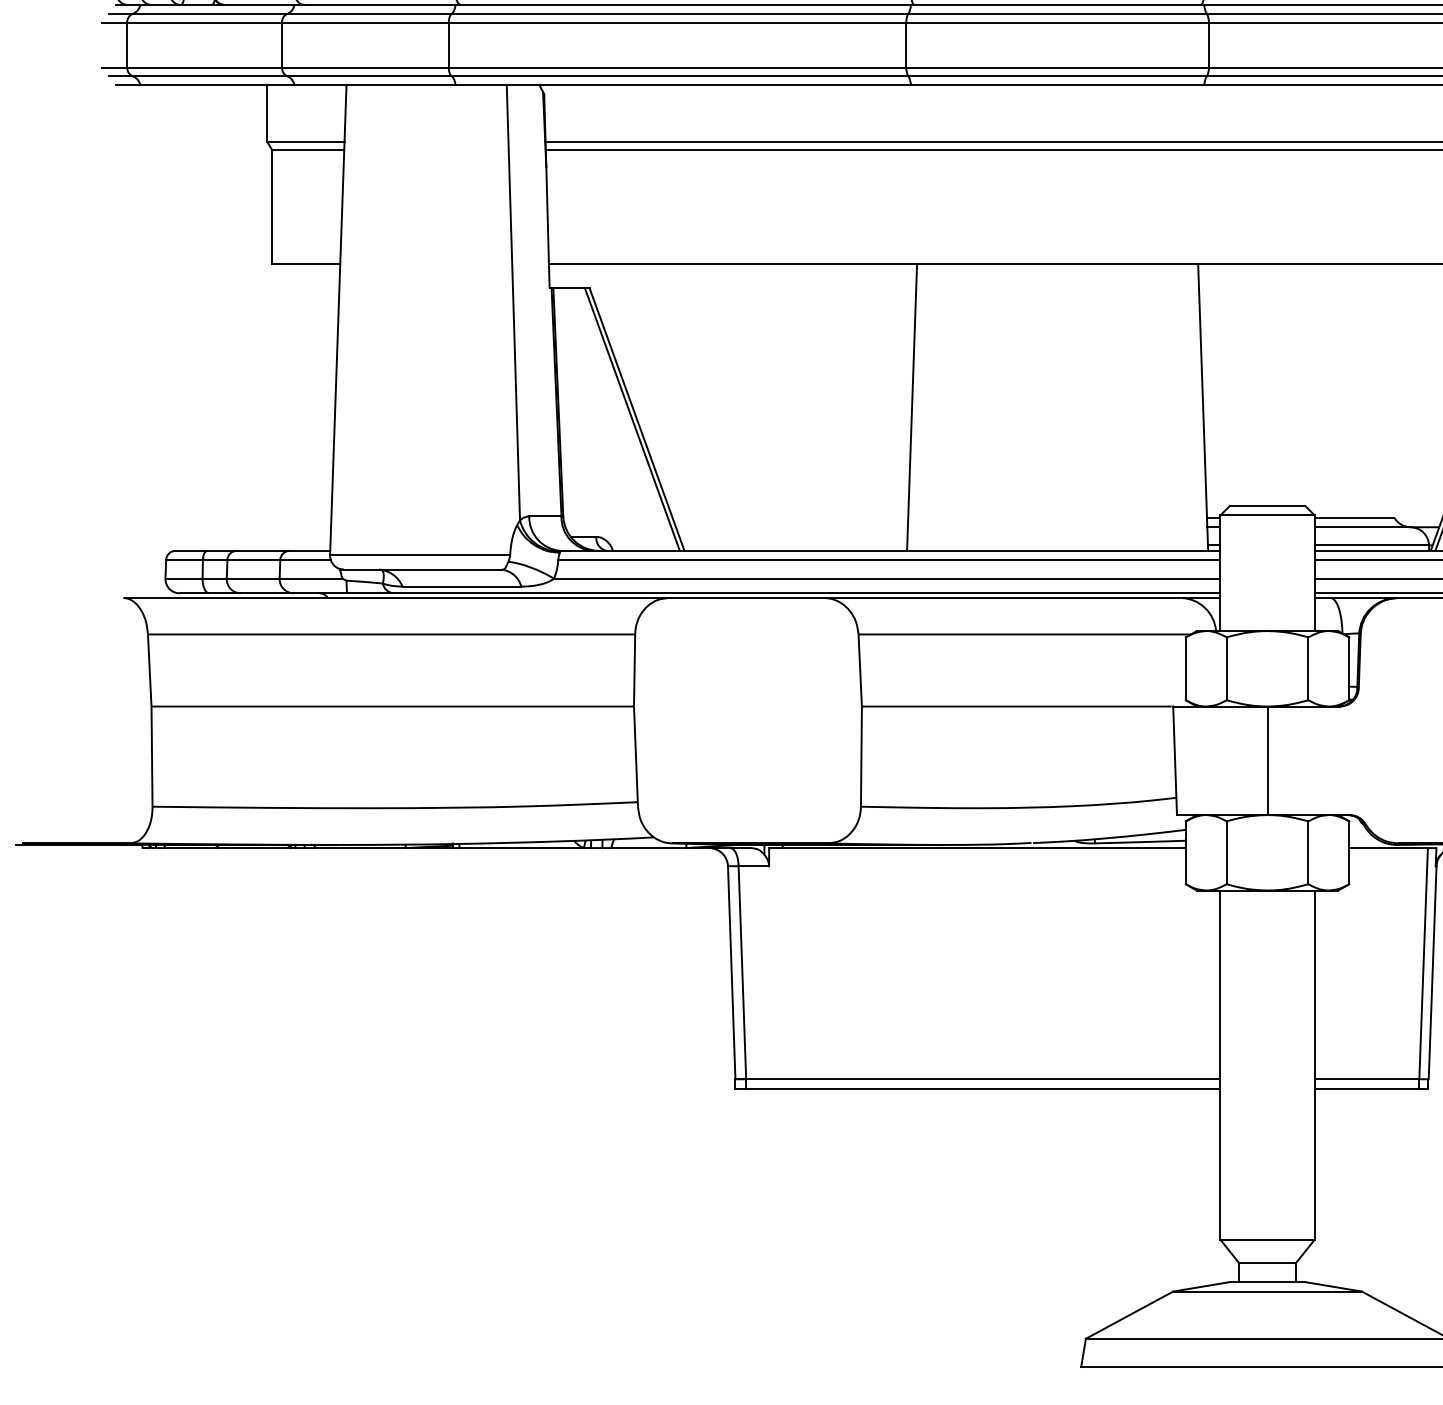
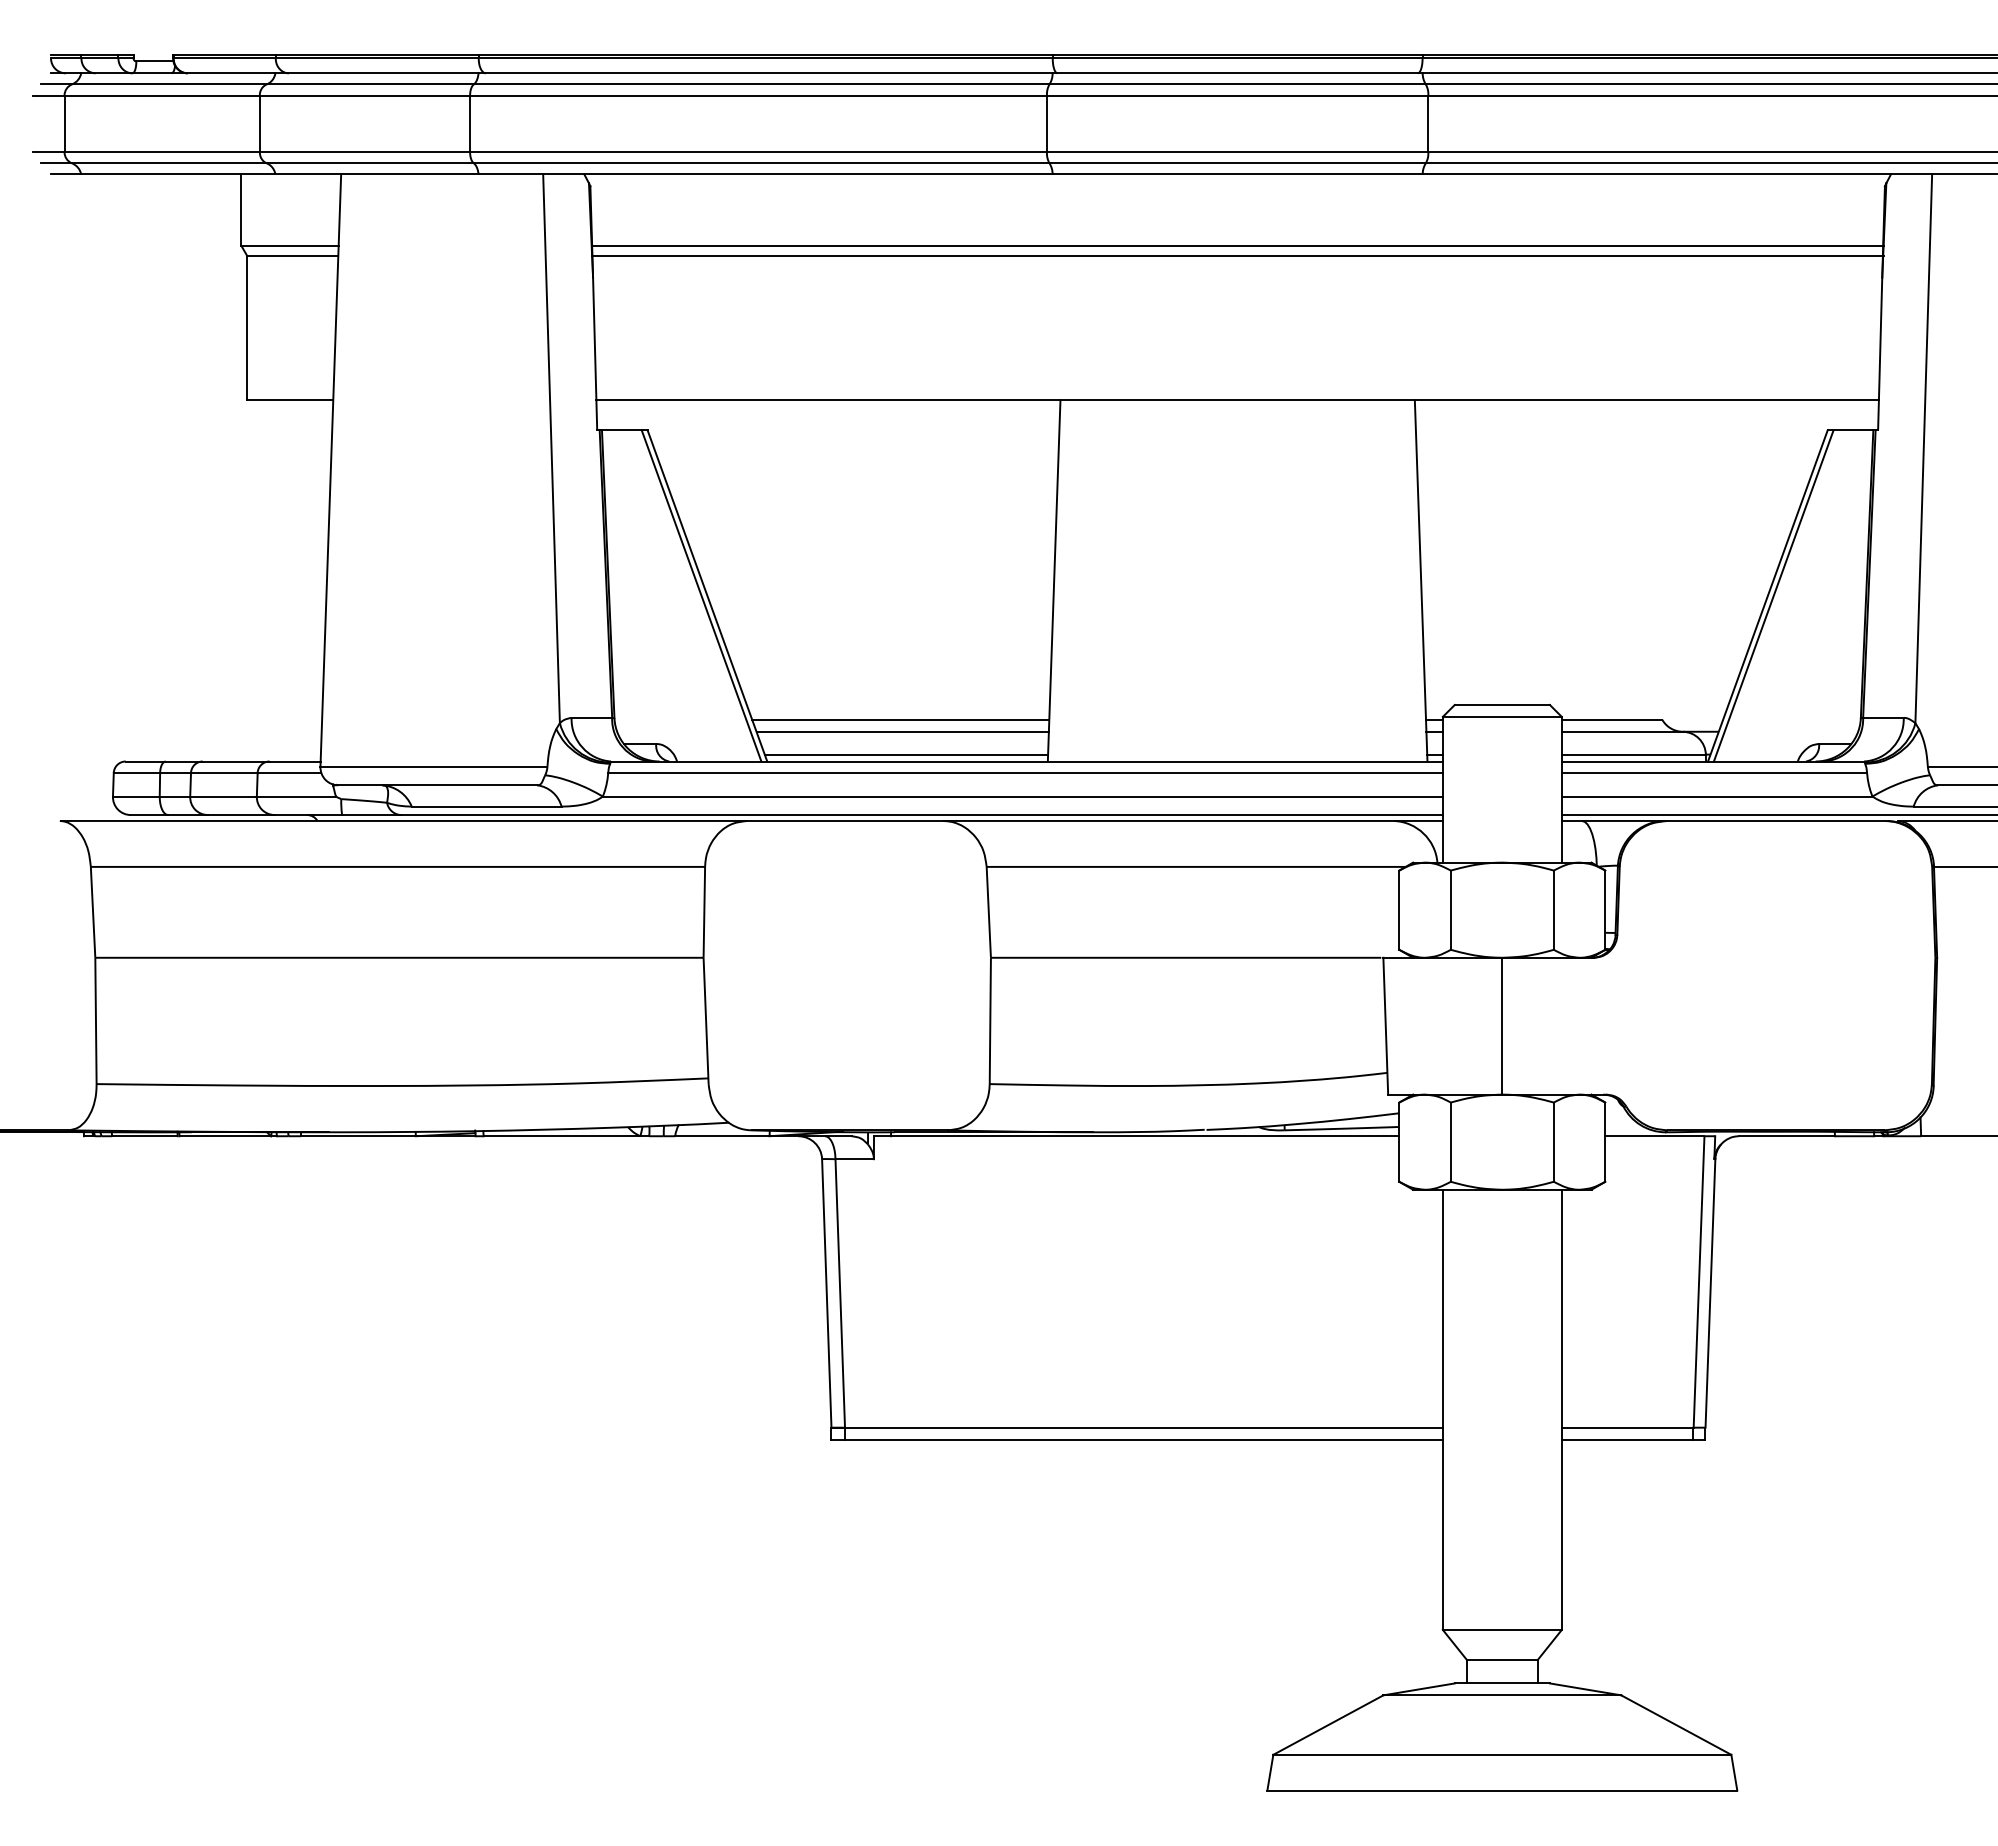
line: (790, 517) -> (900, 719), added
line: (791, 527) -> (902, 731), added
line: (794, 545) -> (906, 754), added

